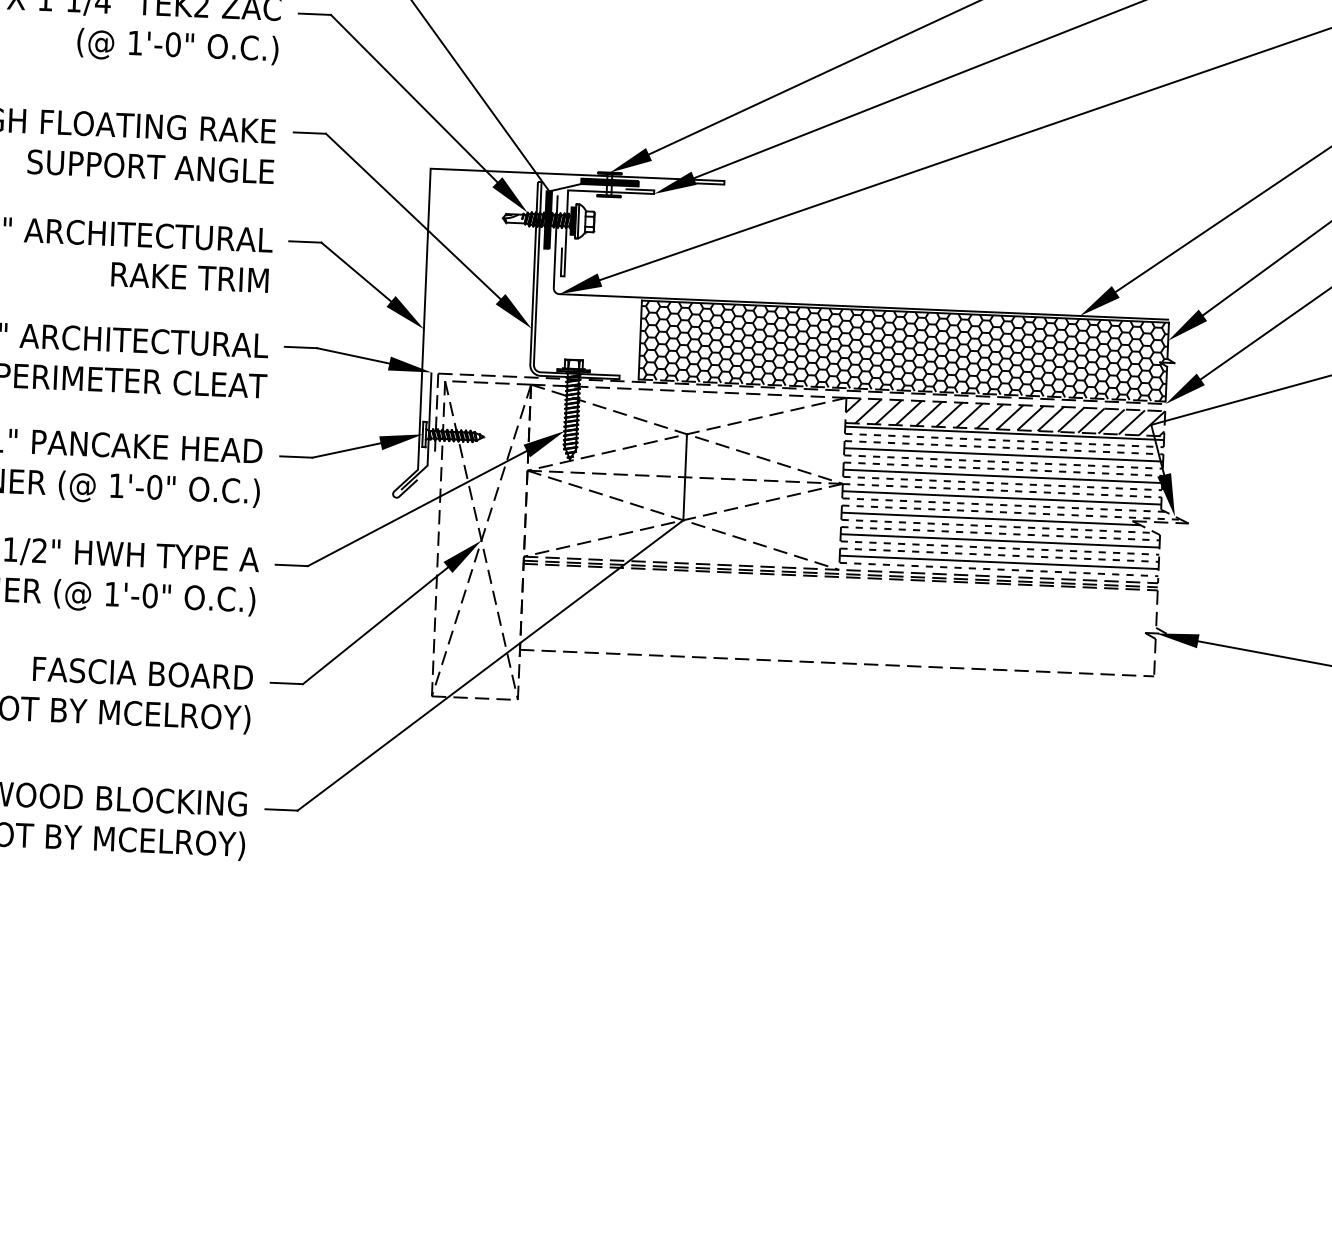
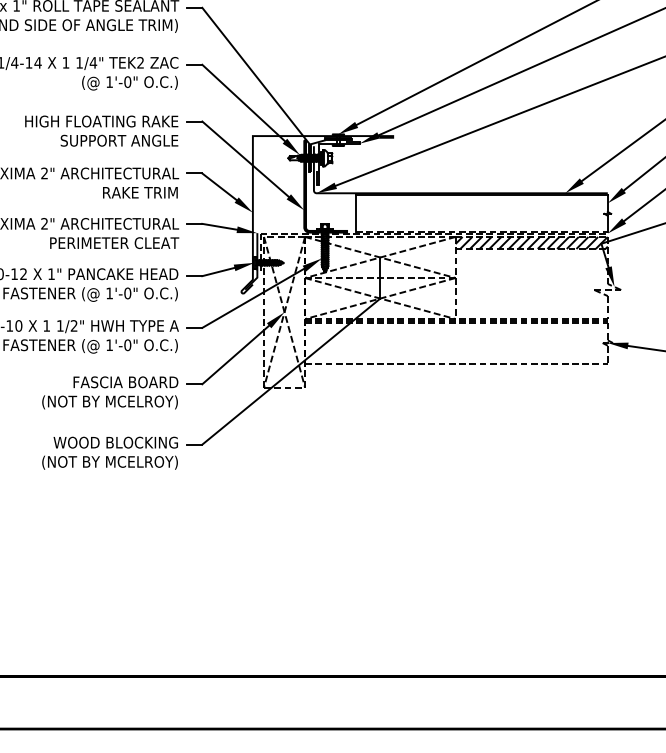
hatch: (906, 351) -> (483, 213), removed
hatch: (1009, 500) -> (535, 282), removed

